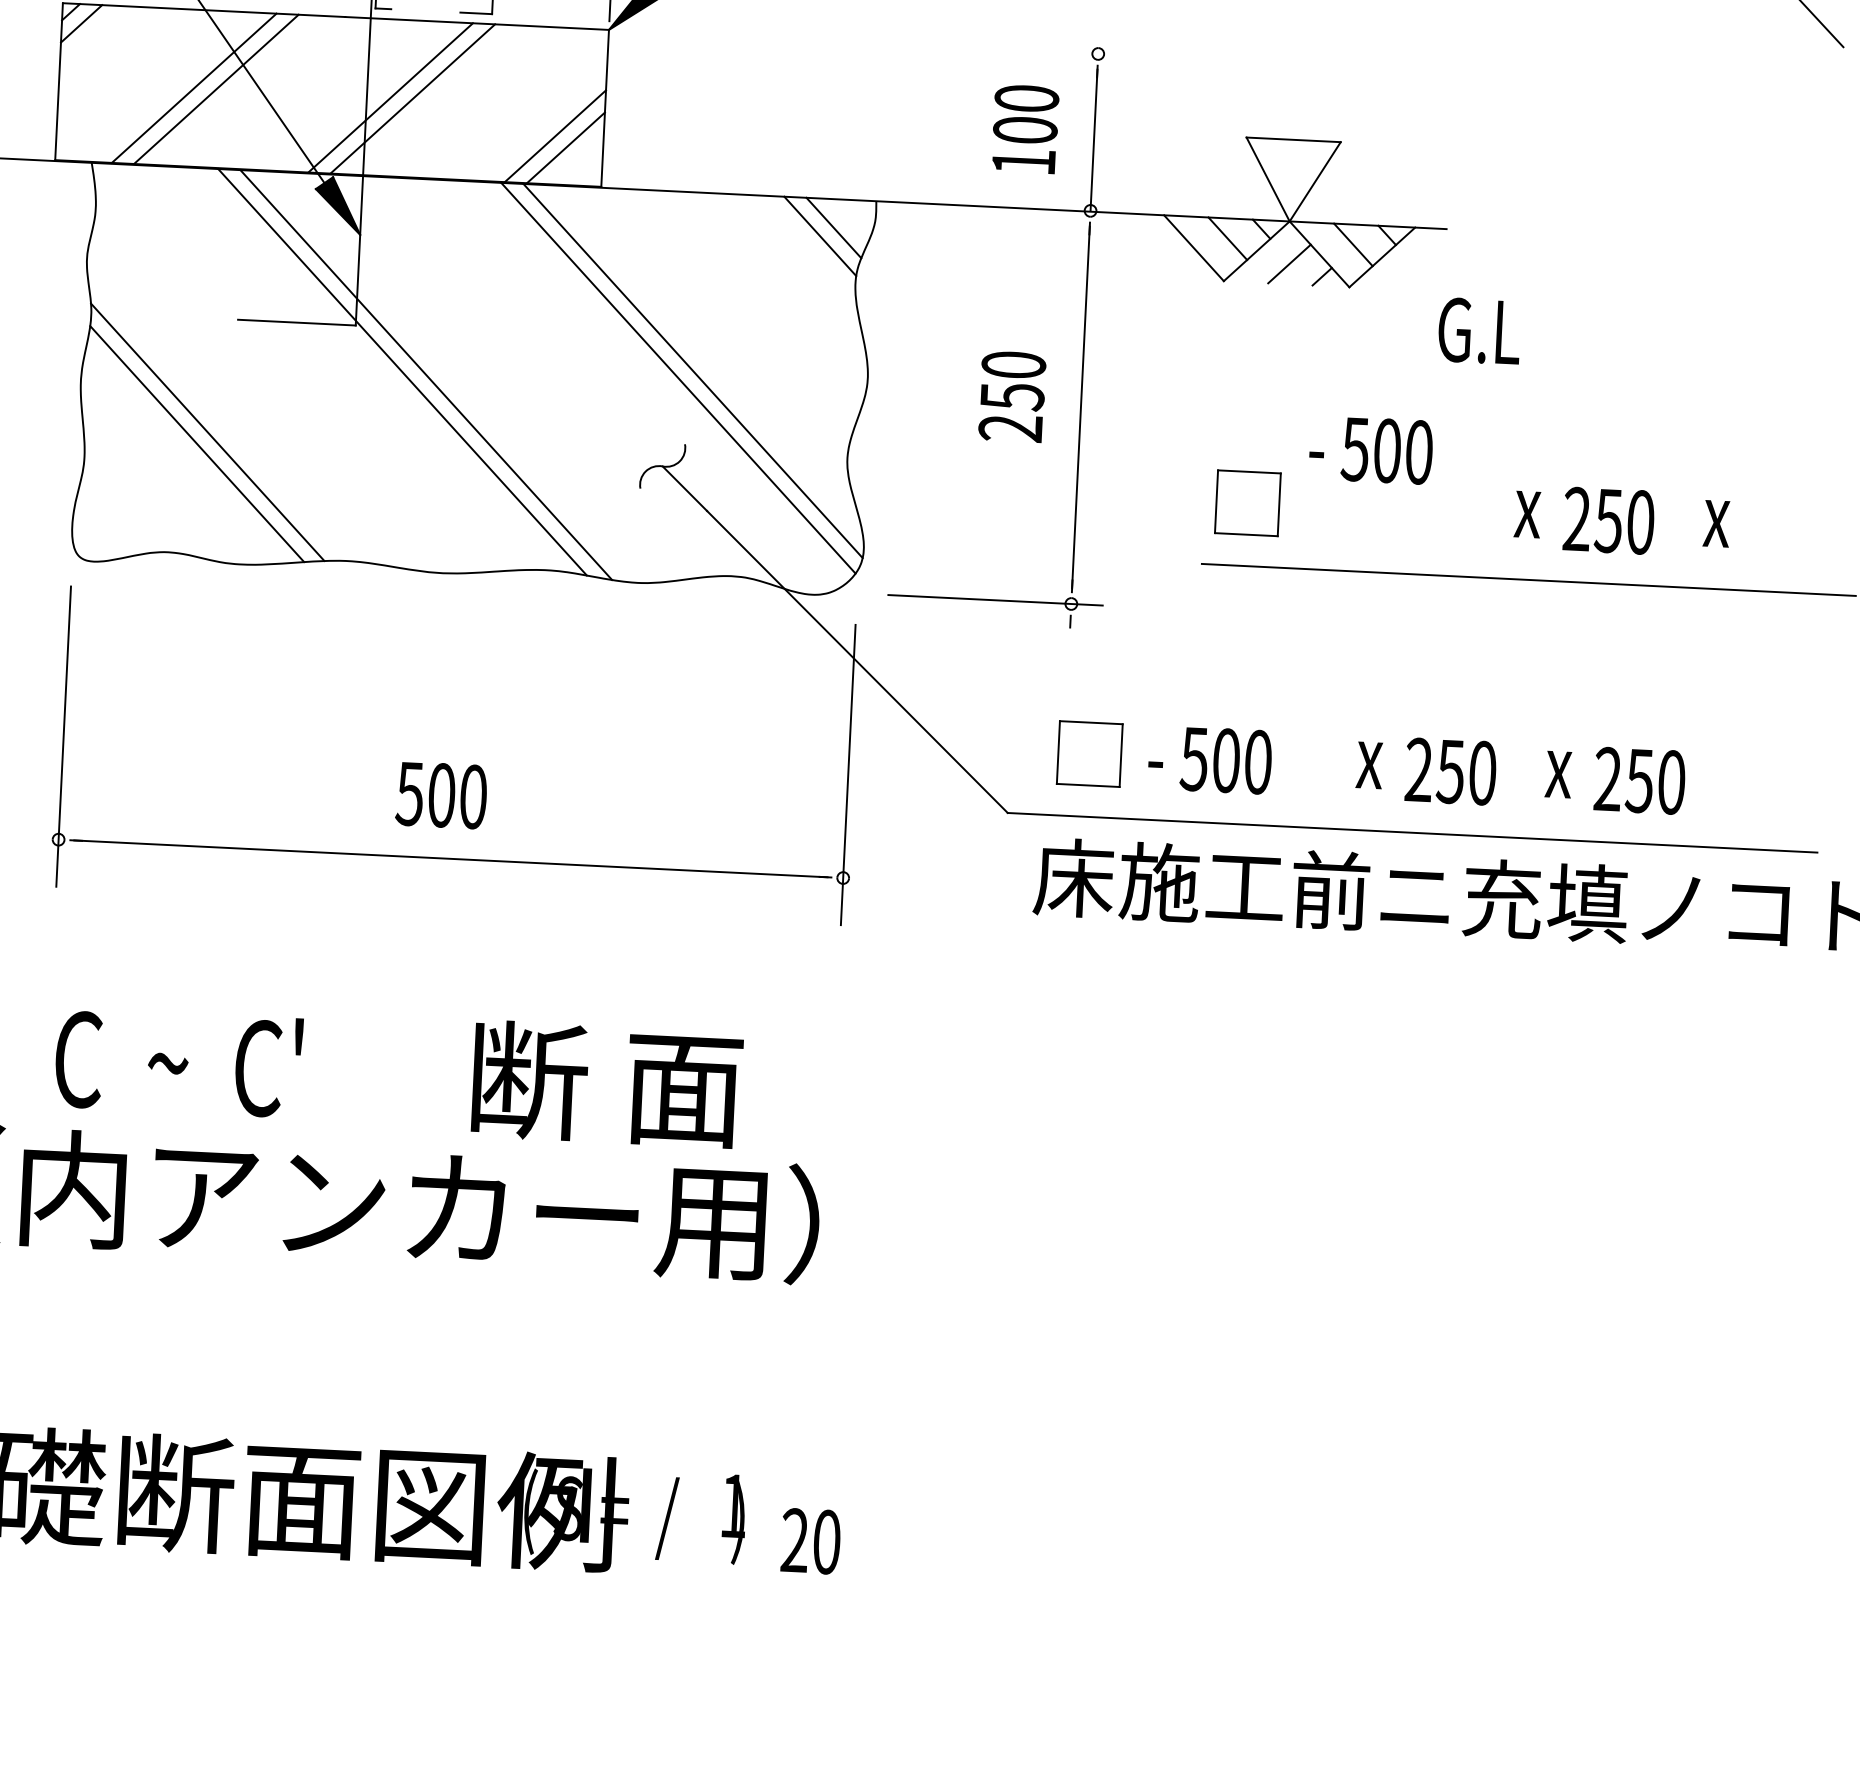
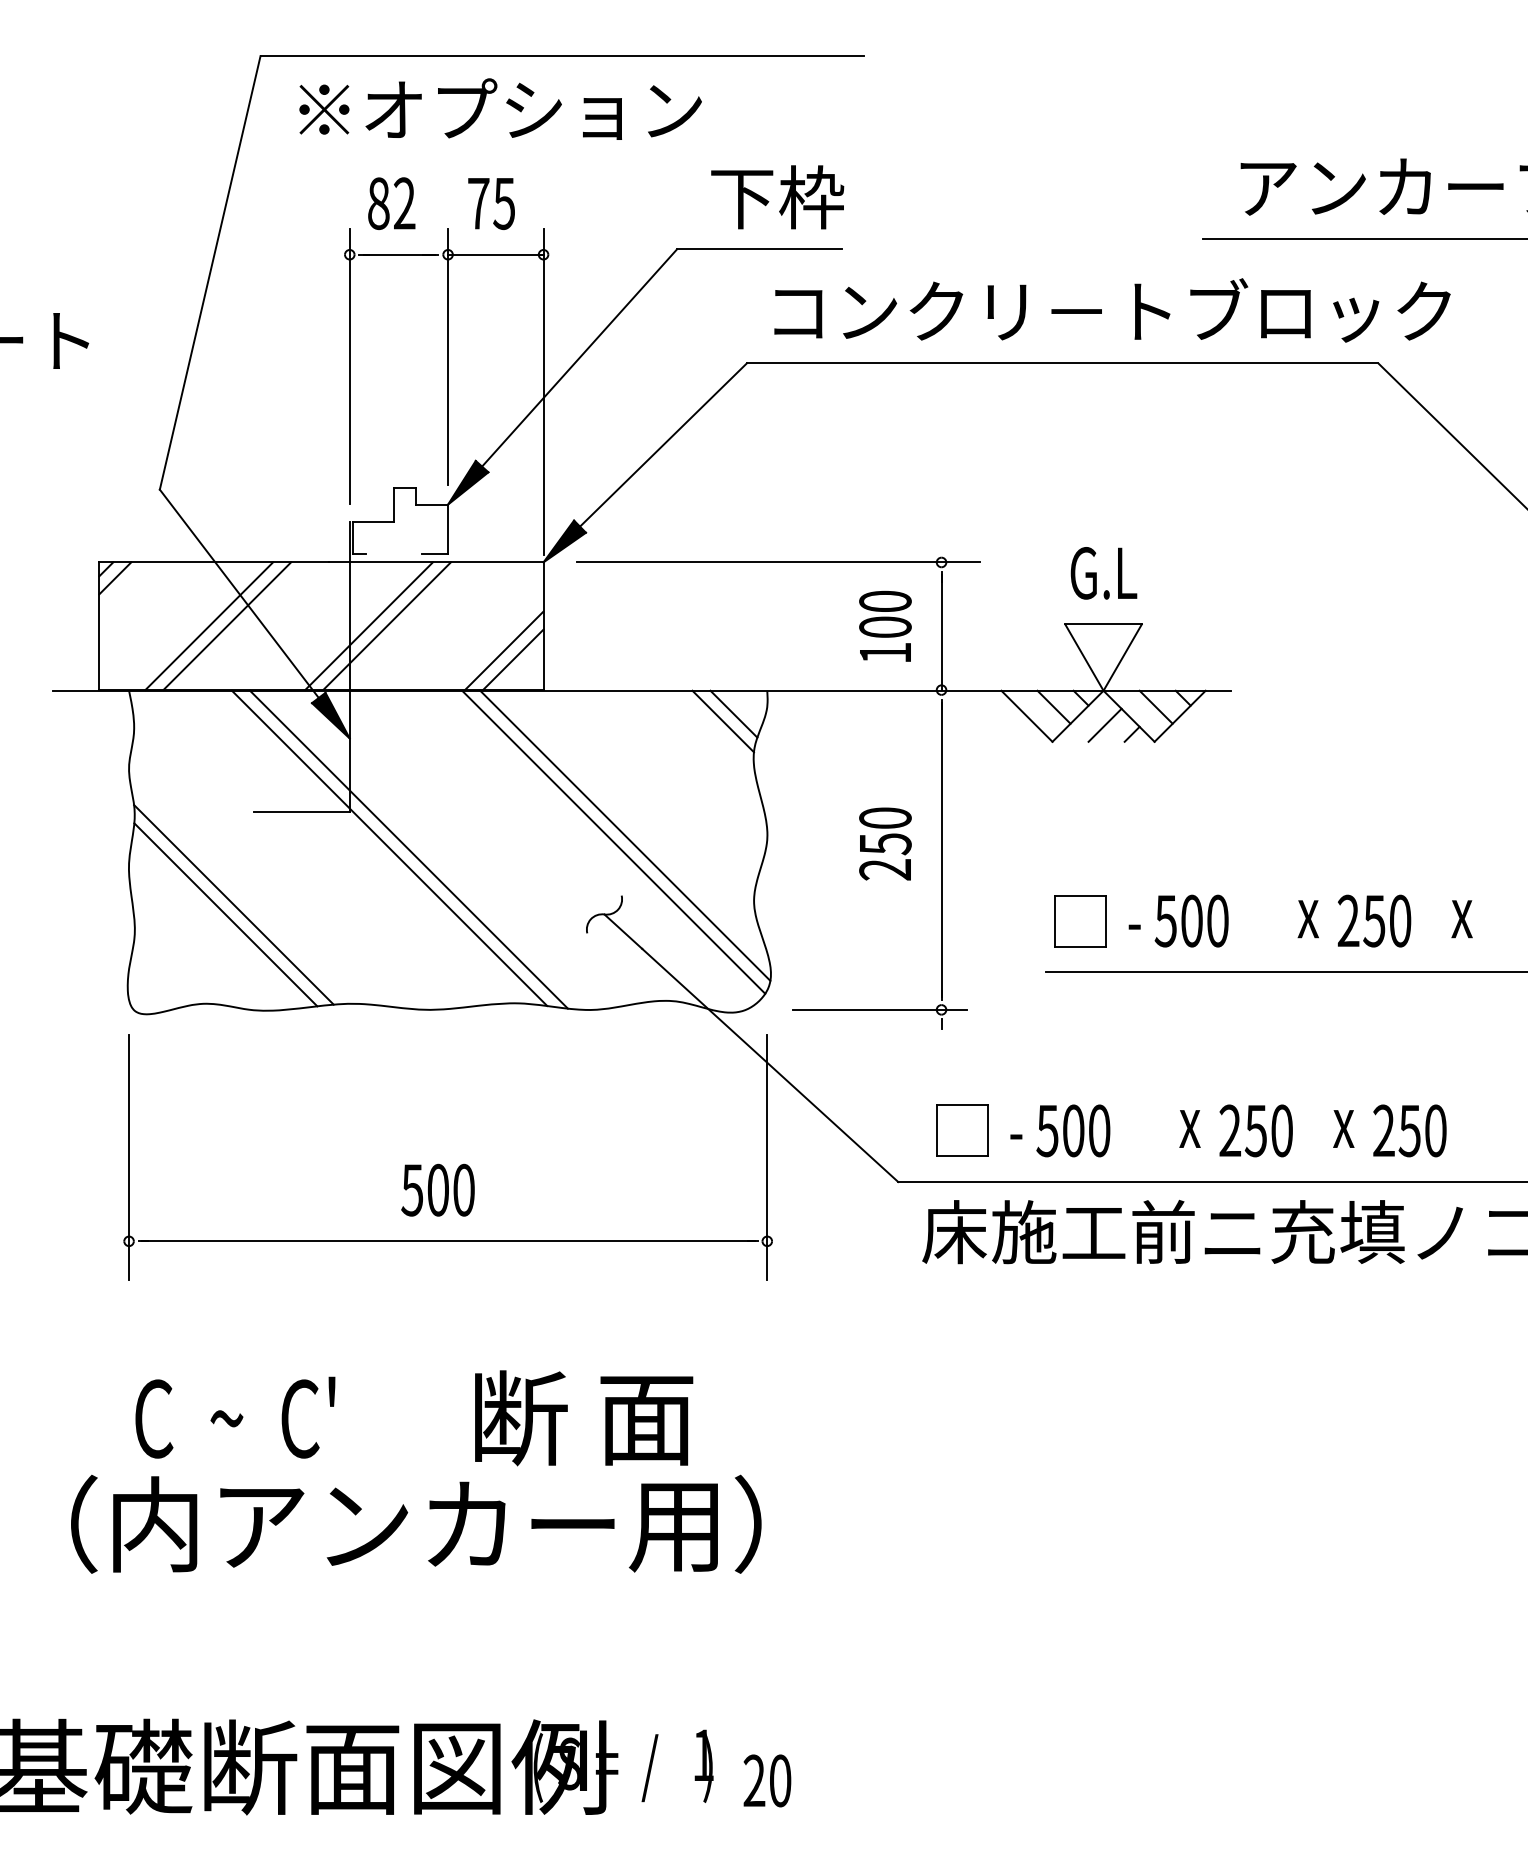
line: (897, 44) -> (778, 562), added
text: (1478, 331) -> (1103, 573), moved
text: (1370, 449) -> (1178, 920), moved

